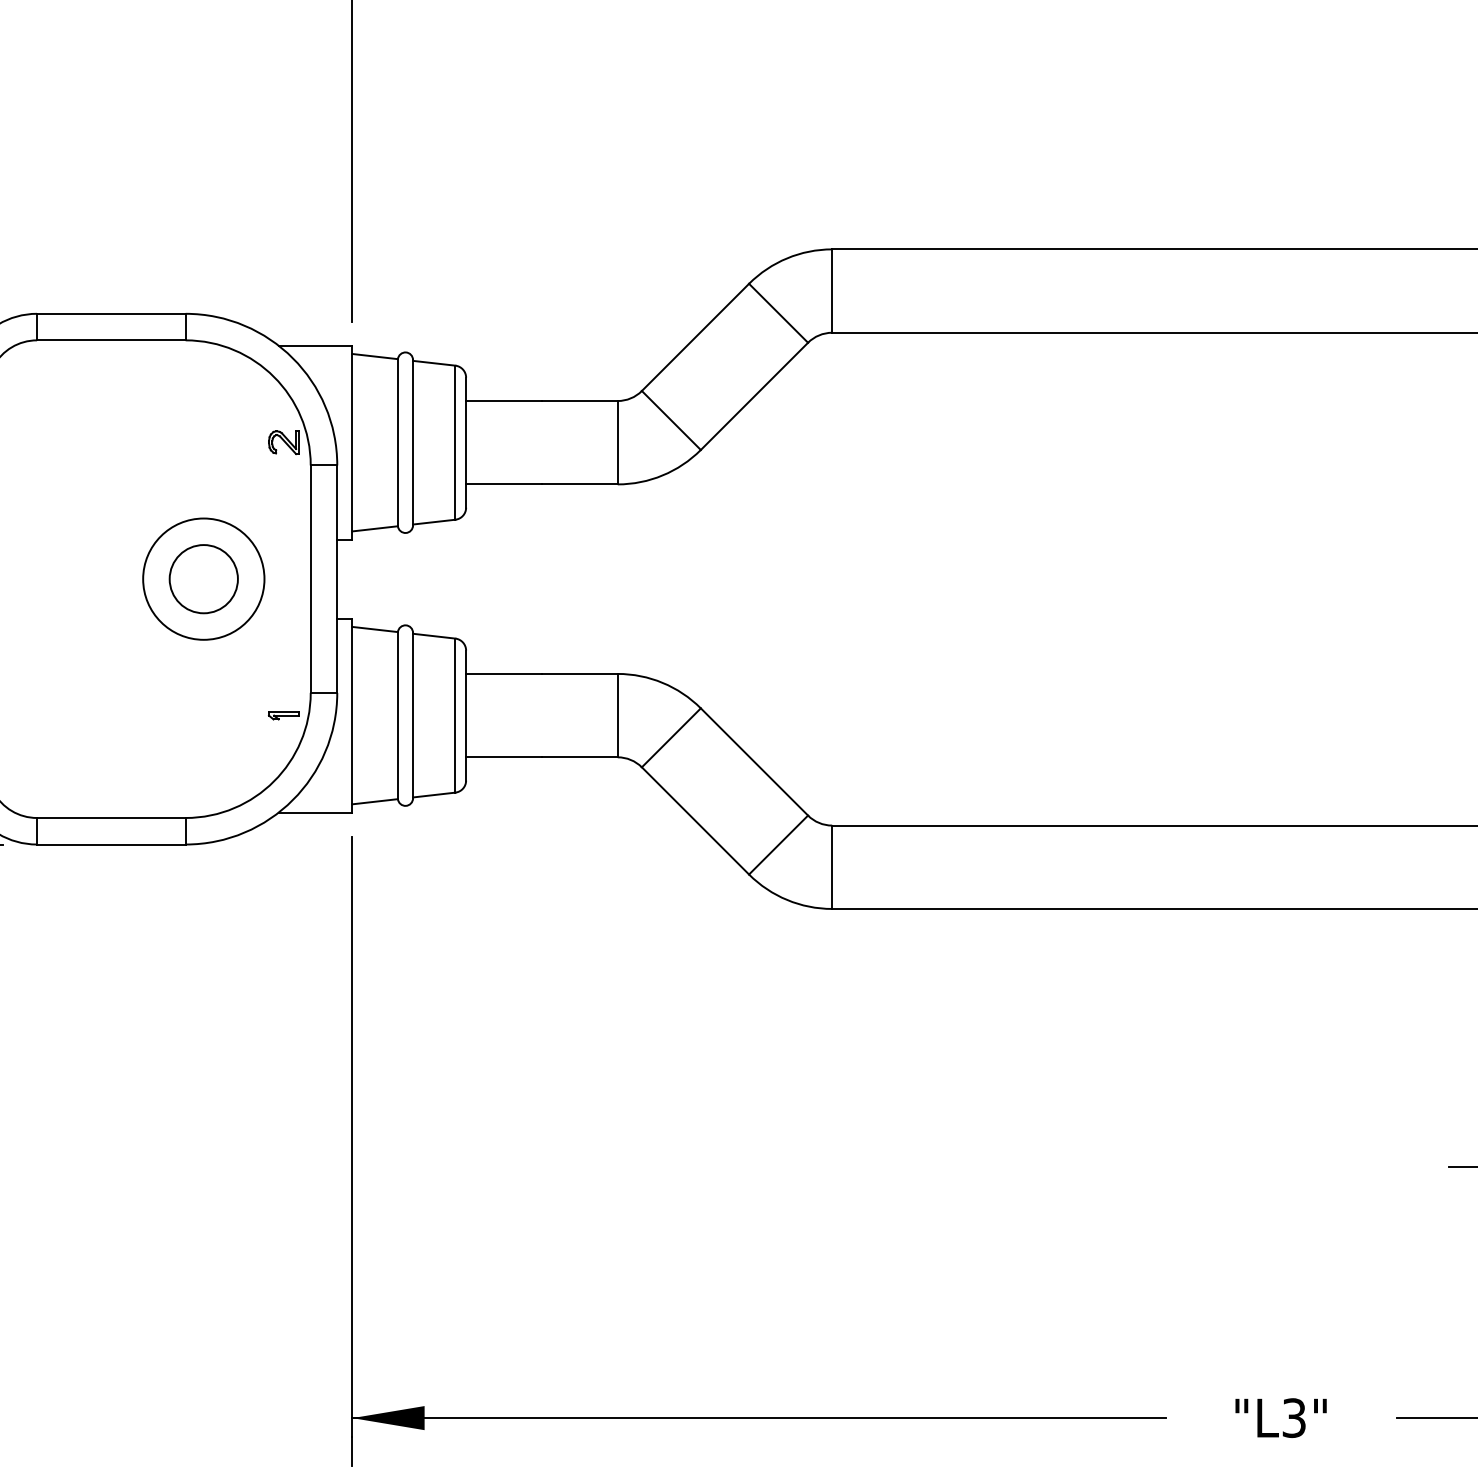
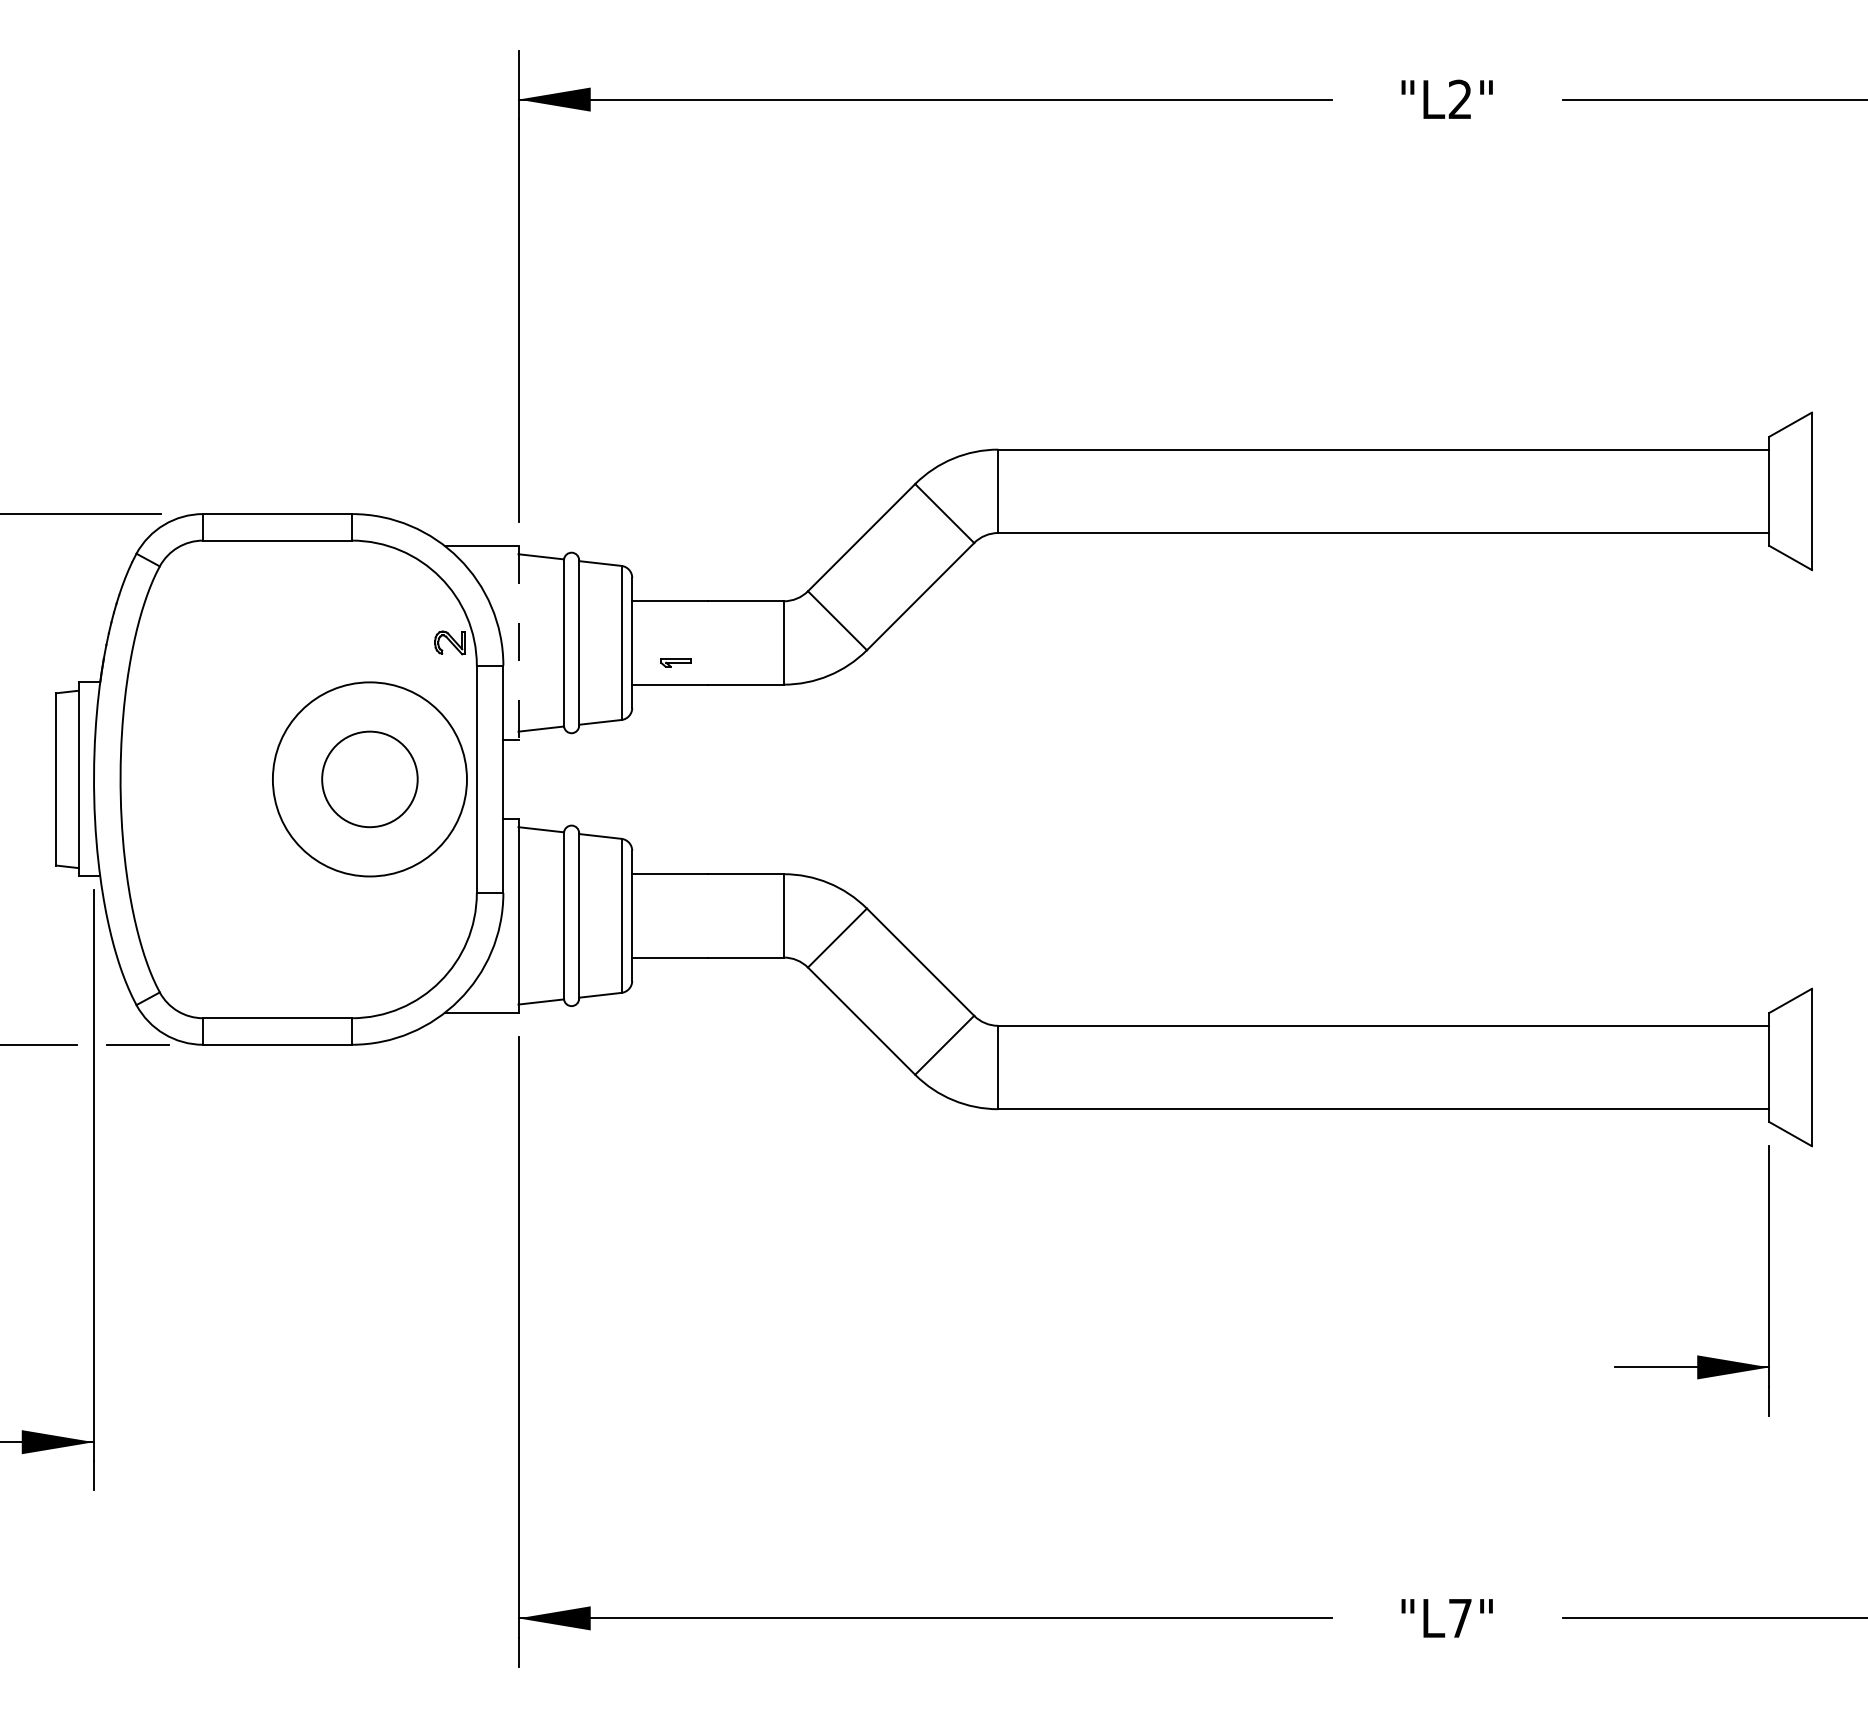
line: (352, 443) -> (518, 643), solid -> dashed
circle: (203, 579) -> (369, 779), size x1.4
circle: (203, 579) -> (369, 779), size x1.6
part: (283, 715) -> (675, 662), moved
text: (1294, 1418) -> (1460, 1618), "L3" -> "L7"

